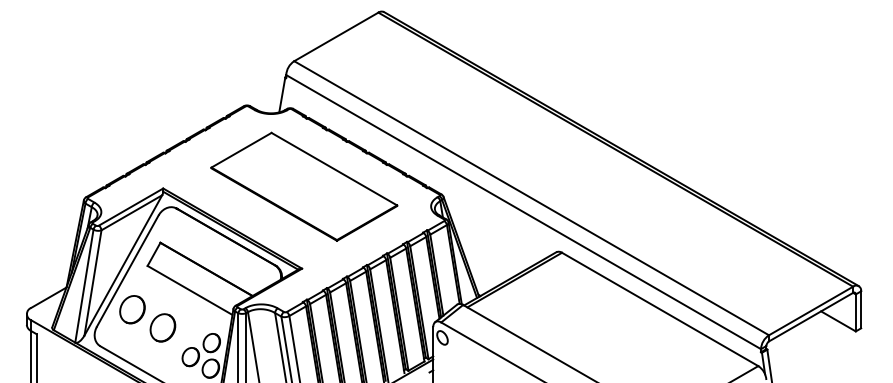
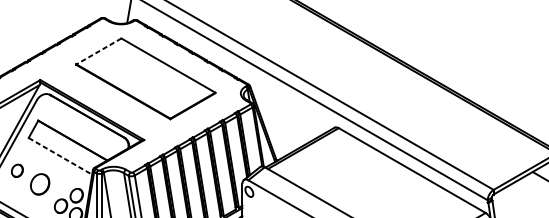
line: (241, 150) -> (98, 51), solid -> dashed
line: (190, 290) -> (60, 156), solid -> dashed
part: (132, 309) -> (17, 170), size x0.6

